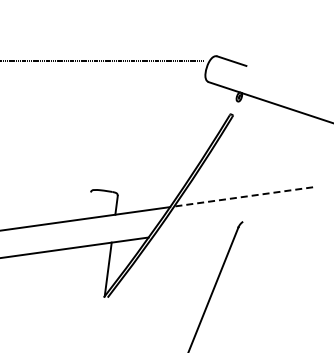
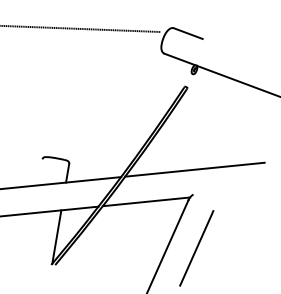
line: (243, 196) -> (194, 169), dashed -> solid
line: (196, 230) -> (146, 201), added
line: (248, 275) -> (196, 248), added

